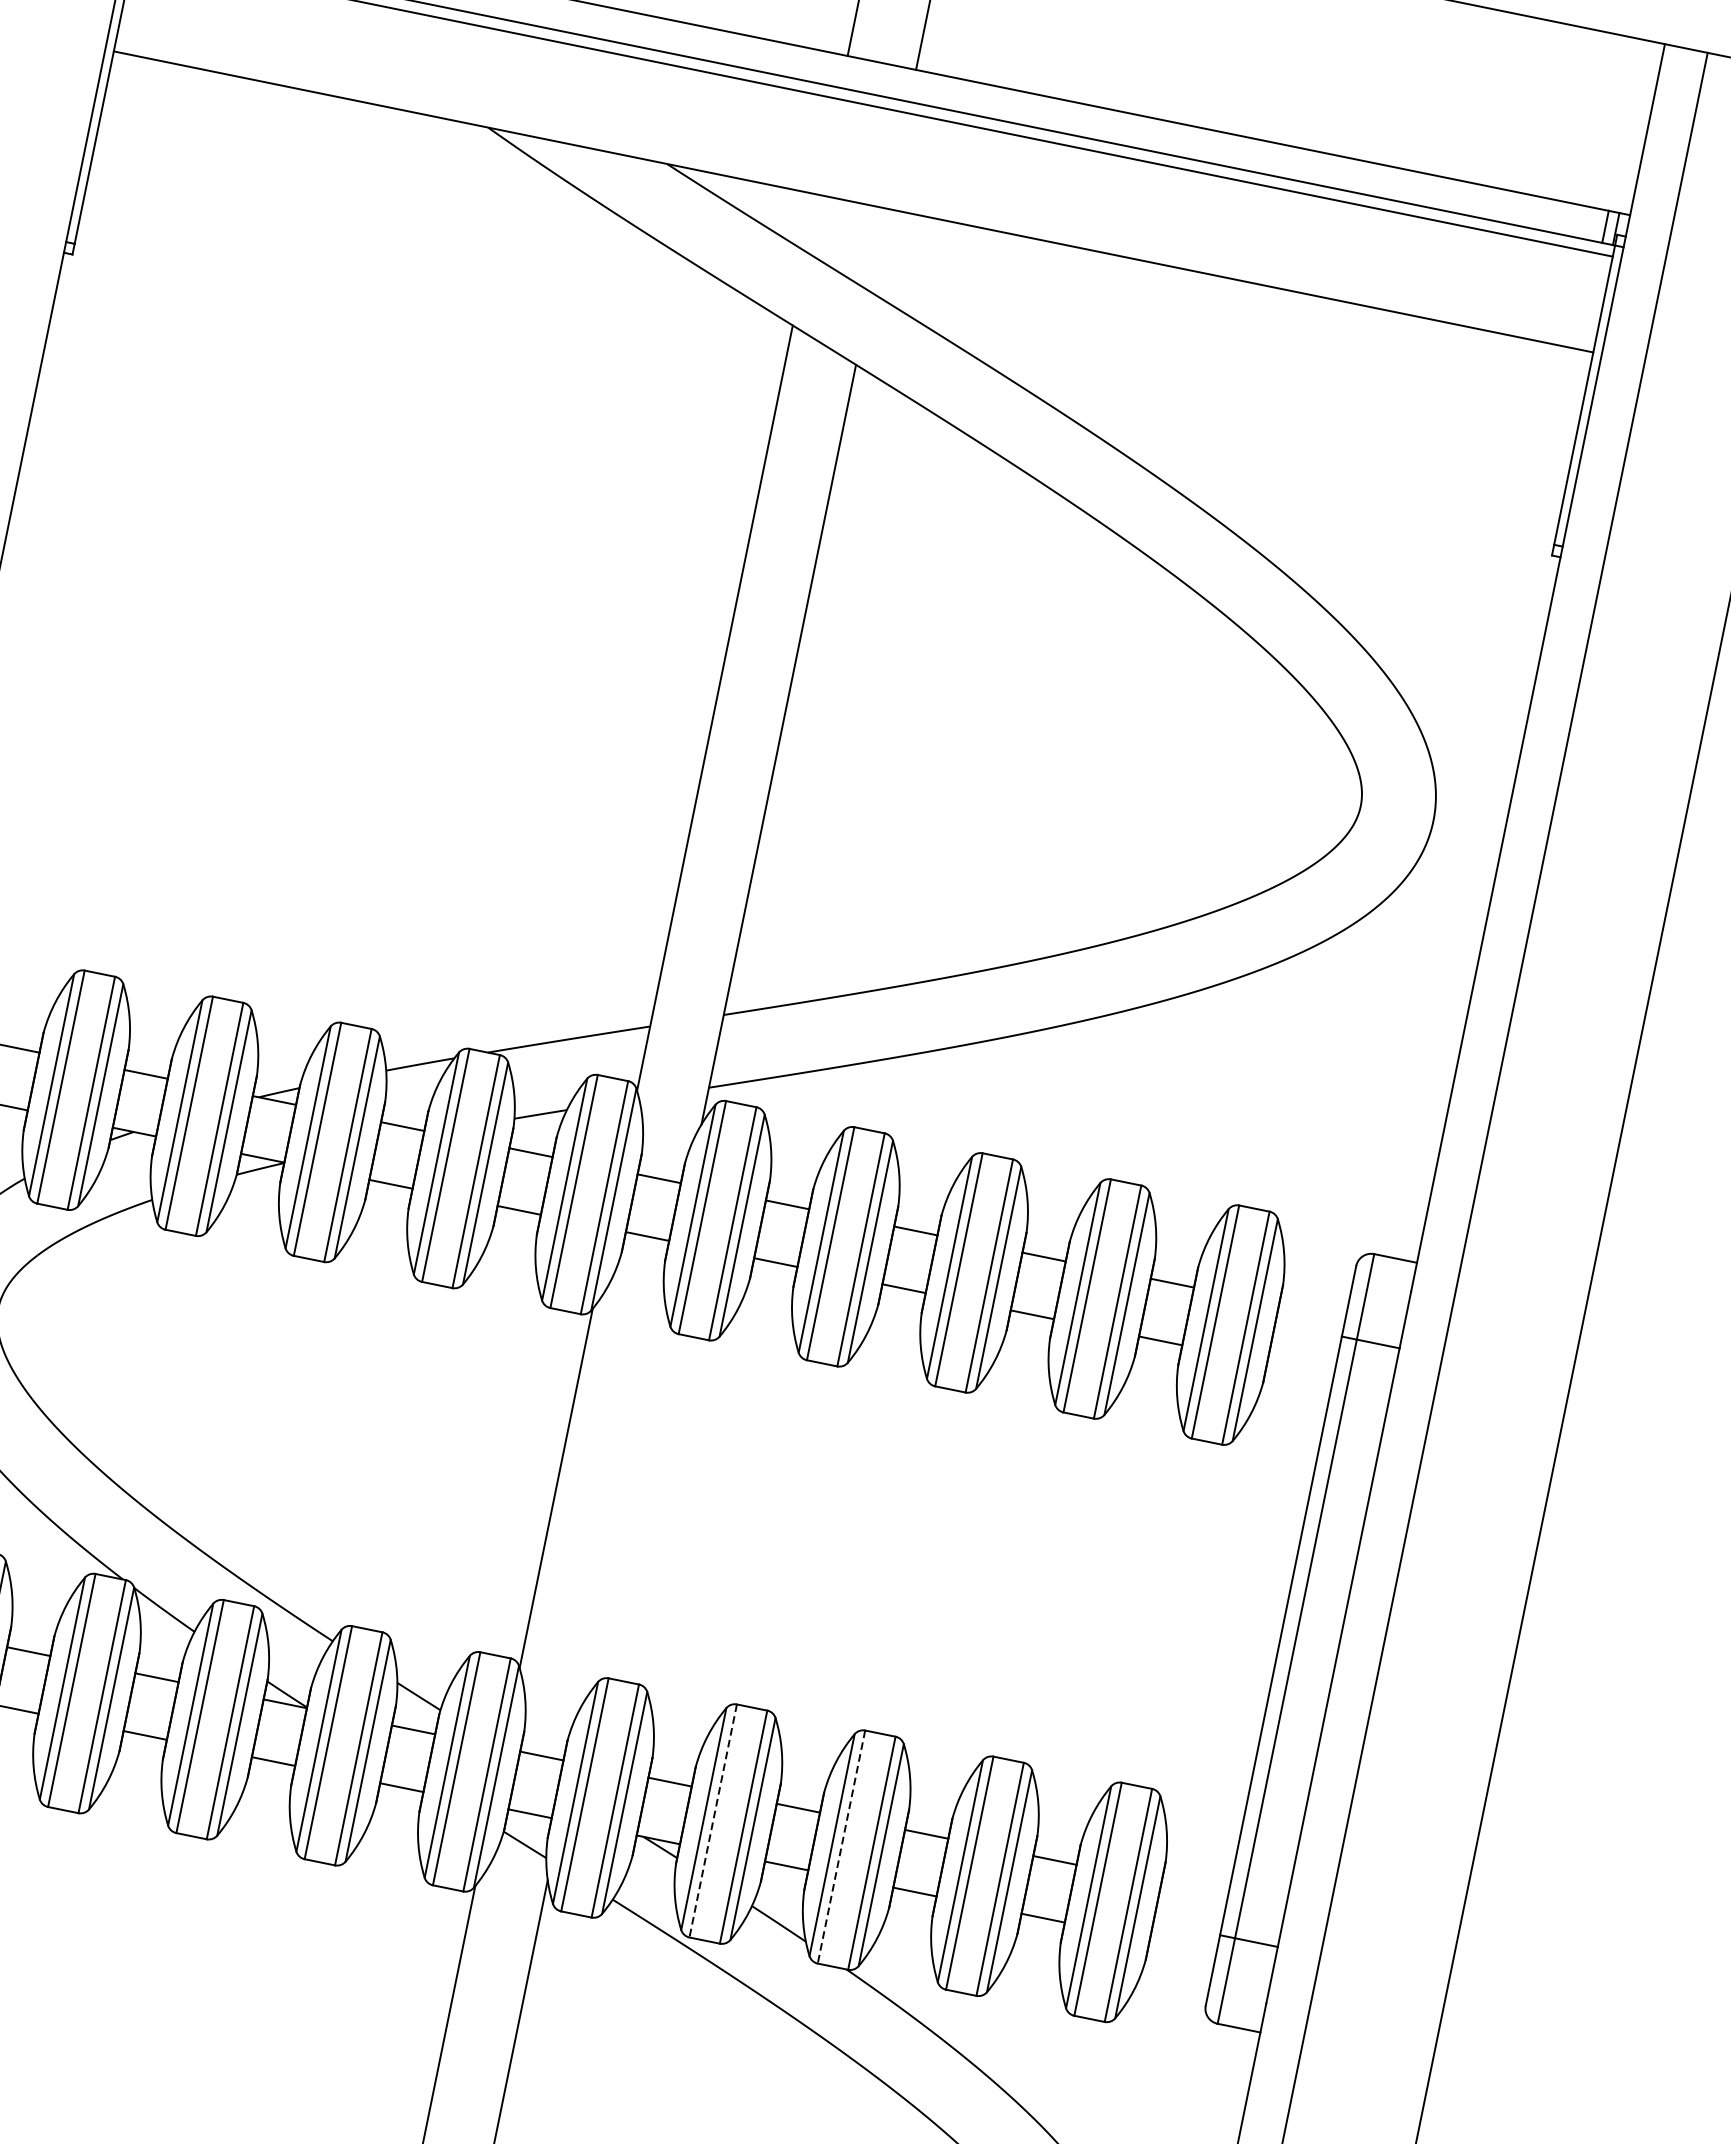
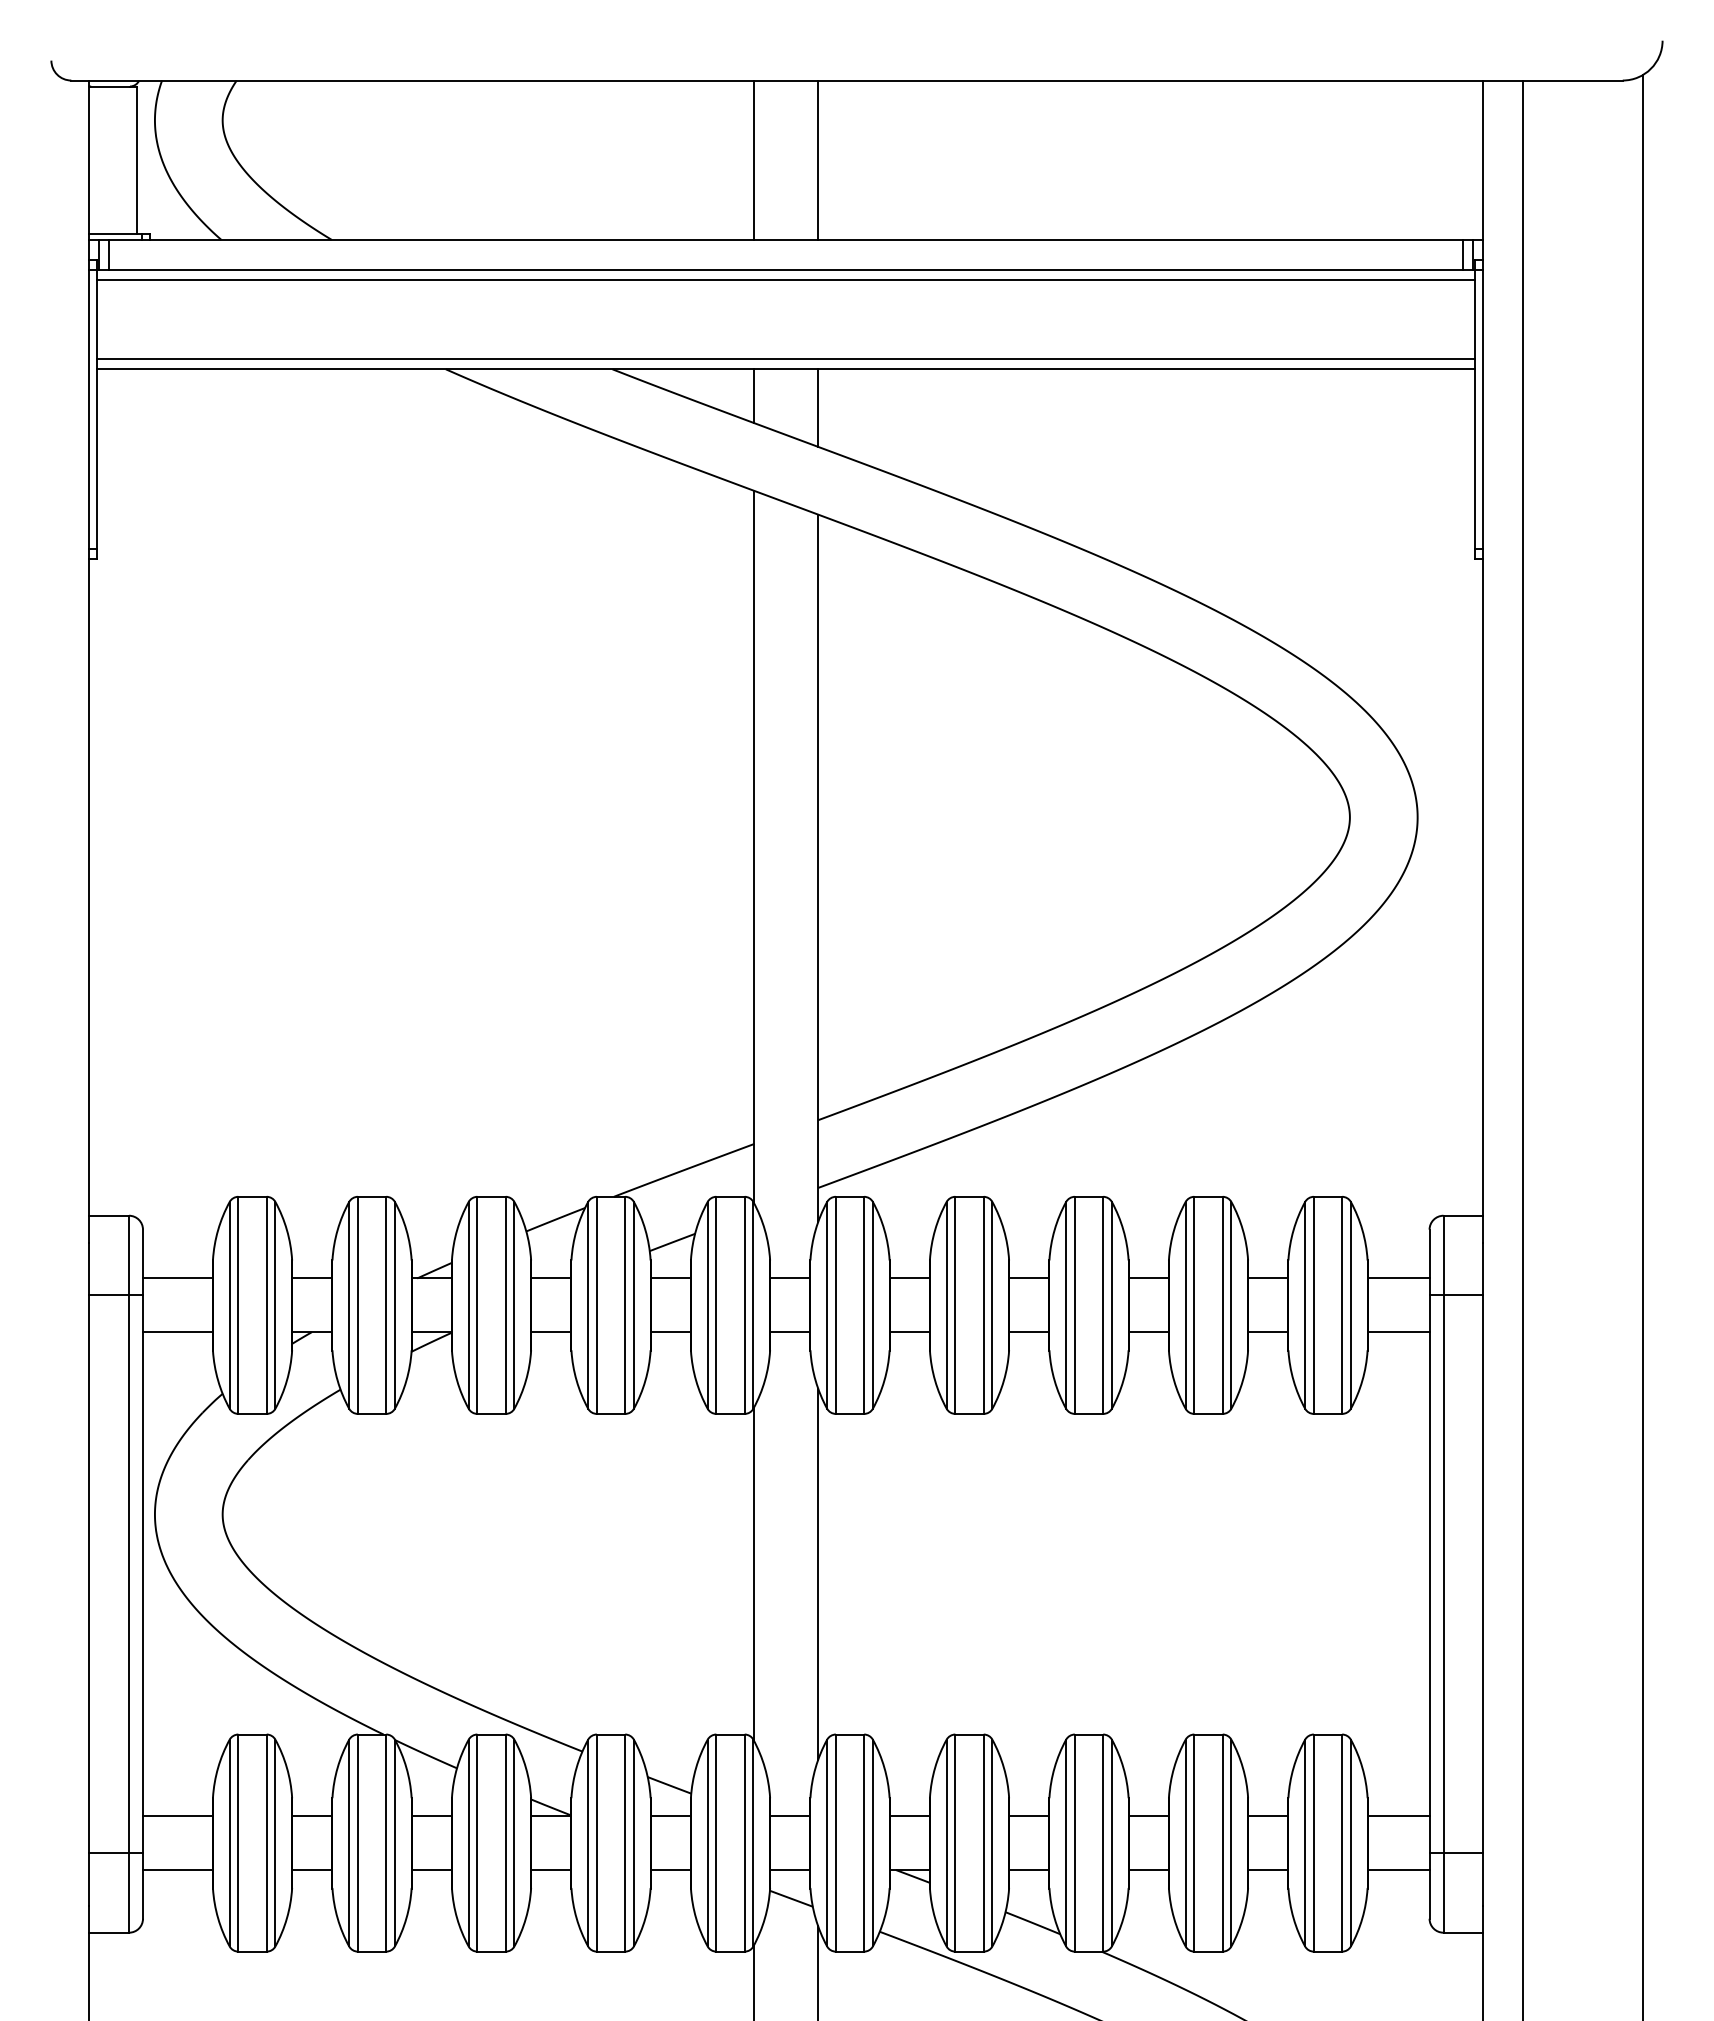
line: (856, 190) -> (786, 358), added
line: (813, 224) -> (754, 396), added
line: (879, 249) -> (818, 407), added
line: (1312, 1311) -> (1398, 1278), added
line: (1300, 1369) -> (1398, 1332), added
line: (625, 1501) -> (818, 1573), added
line: (713, 1821) -> (955, 1843), dashed -> solid
line: (841, 1847) -> (1074, 1843), dashed -> solid
line: (1194, 1889) -> (1398, 1816), added
line: (1183, 1946) -> (1398, 1869), added

